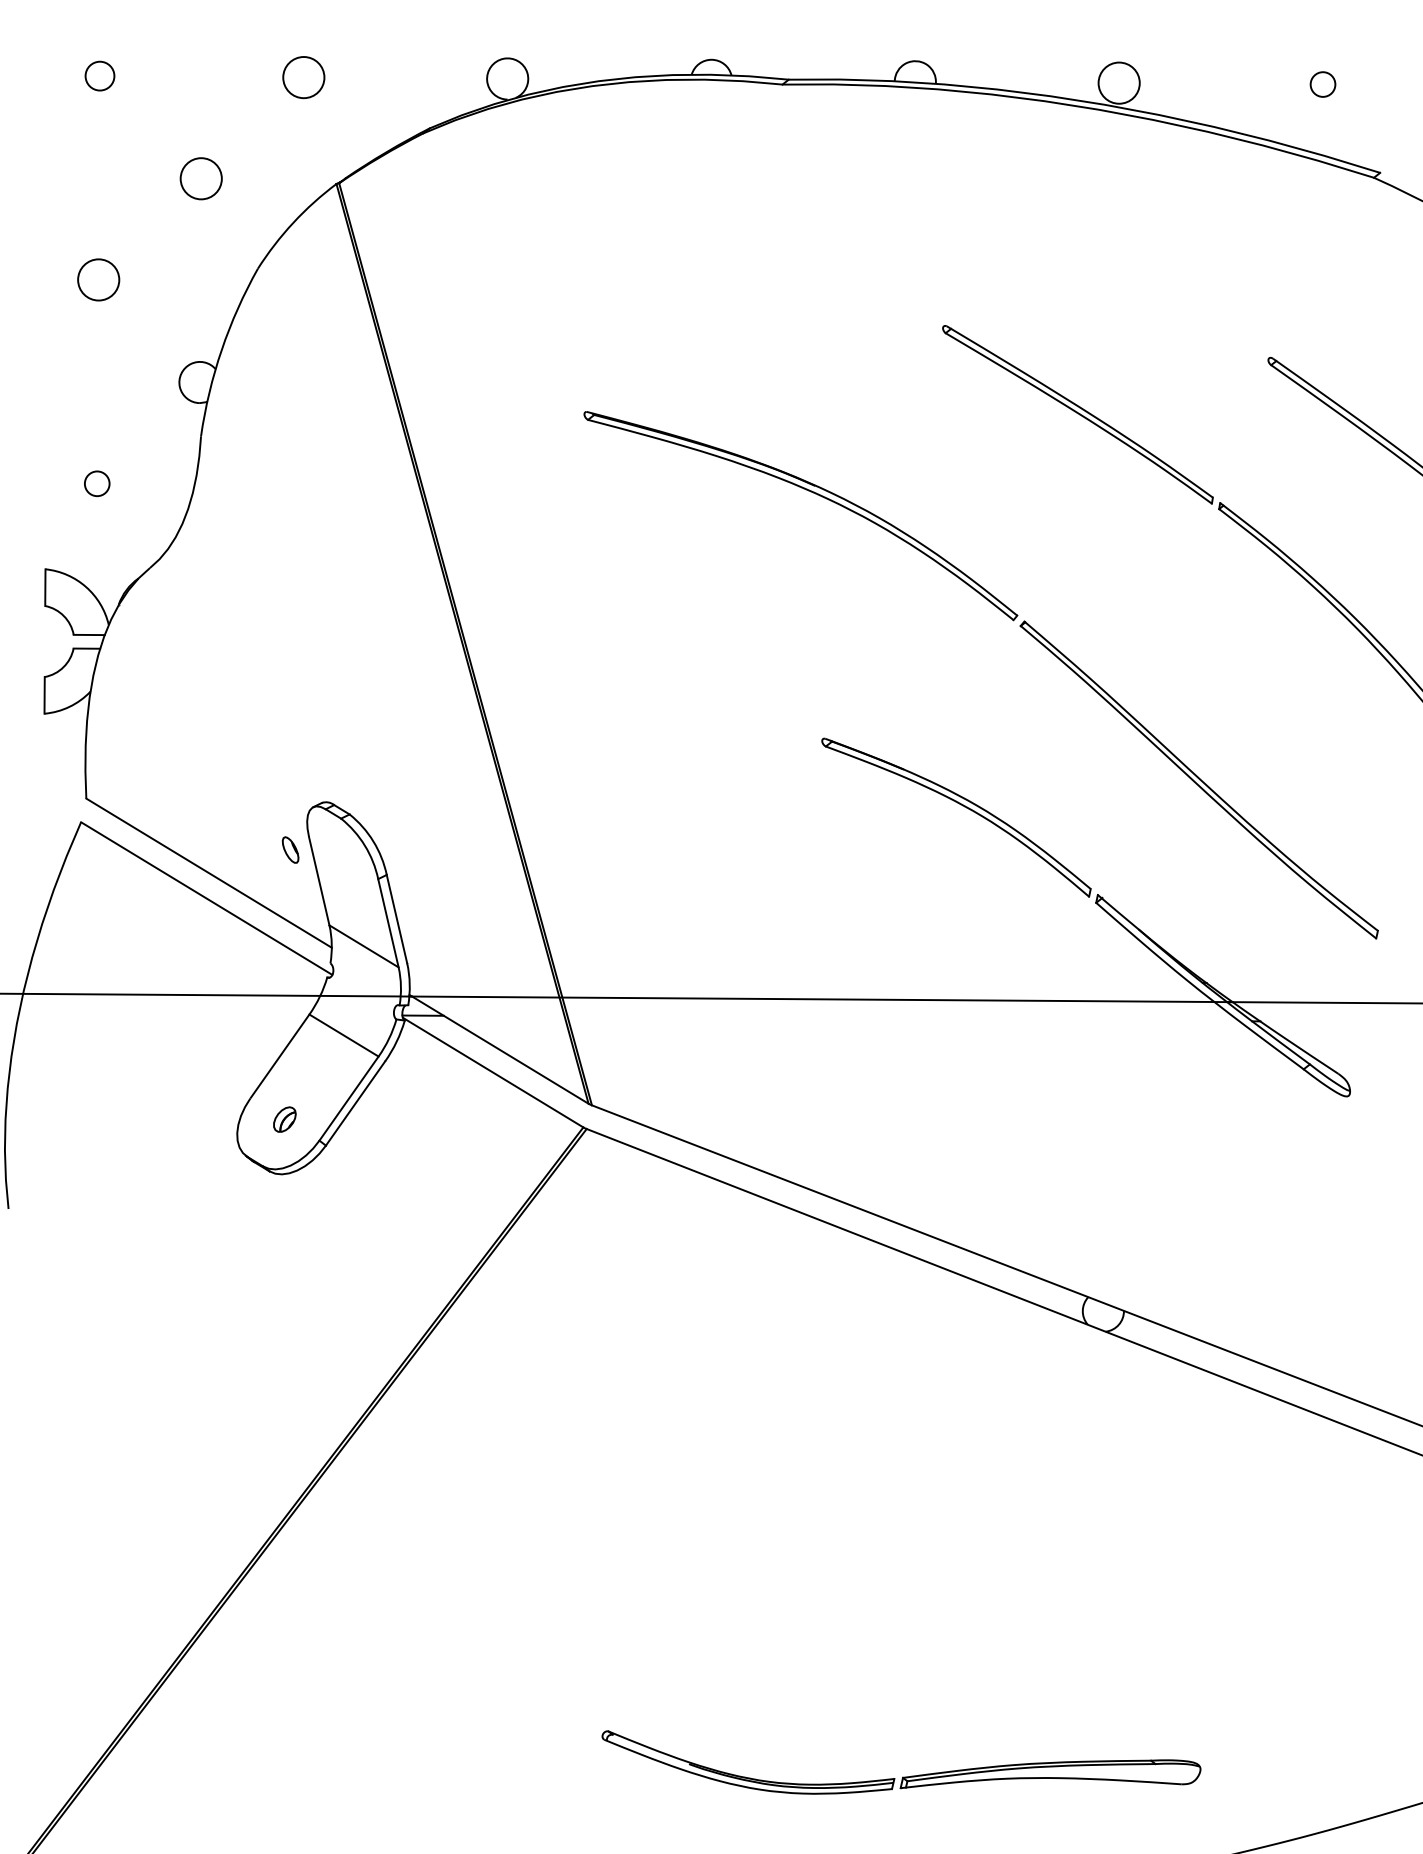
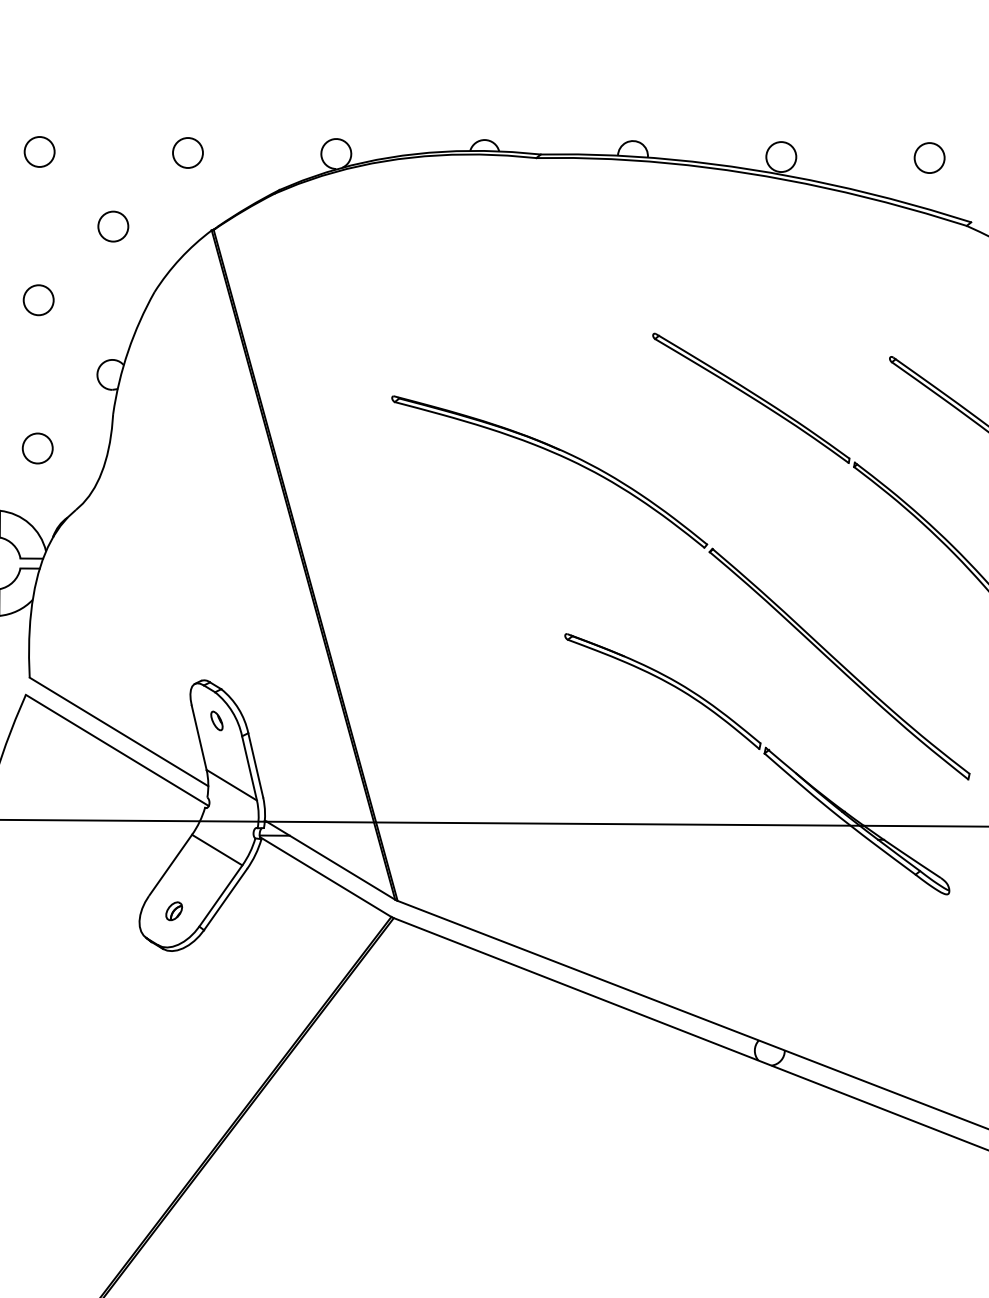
circle: (99, 75) -> (39, 151), size x1.43
circle: (1322, 84) -> (929, 158), size x1.67
circle: (96, 483) -> (37, 448), size x1.67
part: (290, 849) -> (216, 720), moved

